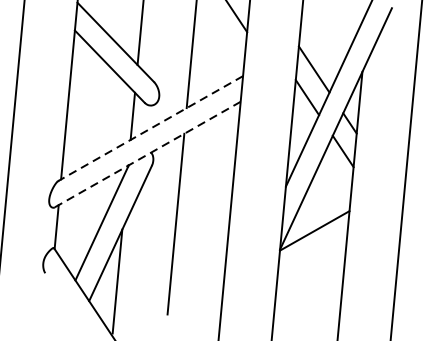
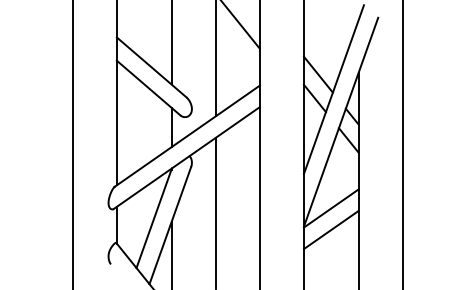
line: (149, 128) -> (186, 136), dashed -> solid
line: (148, 153) -> (187, 157), dashed -> solid
line: (311, 255) -> (330, 229), added

